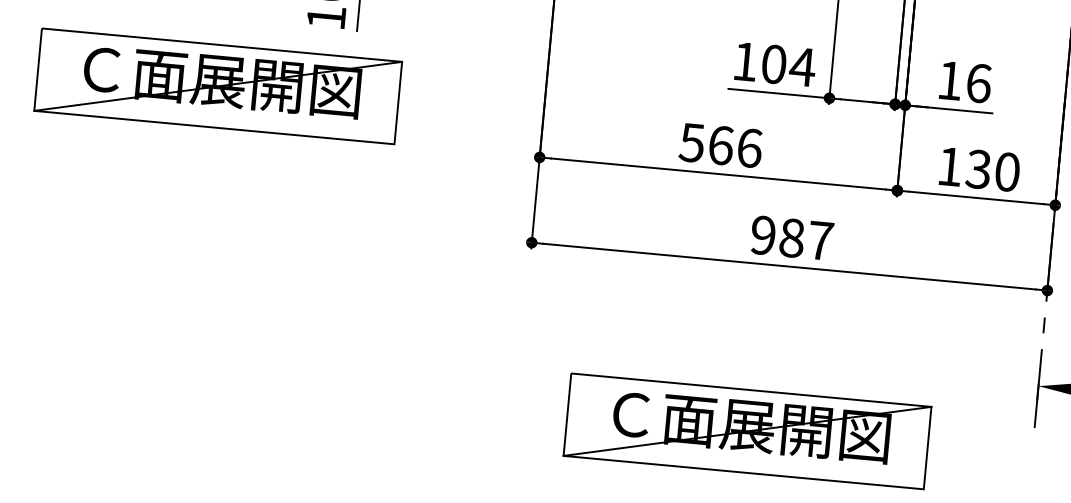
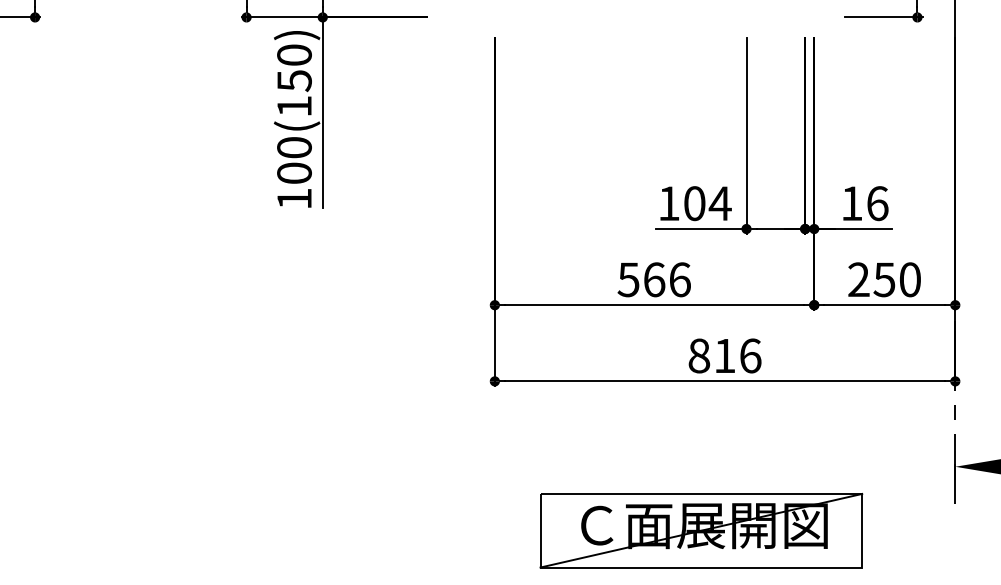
part: (218, 86) -> (204, 268), removed
text: (964, 167) -> (871, 279), 130 -> 250
text: (791, 237) -> (724, 355), 987 -> 816

